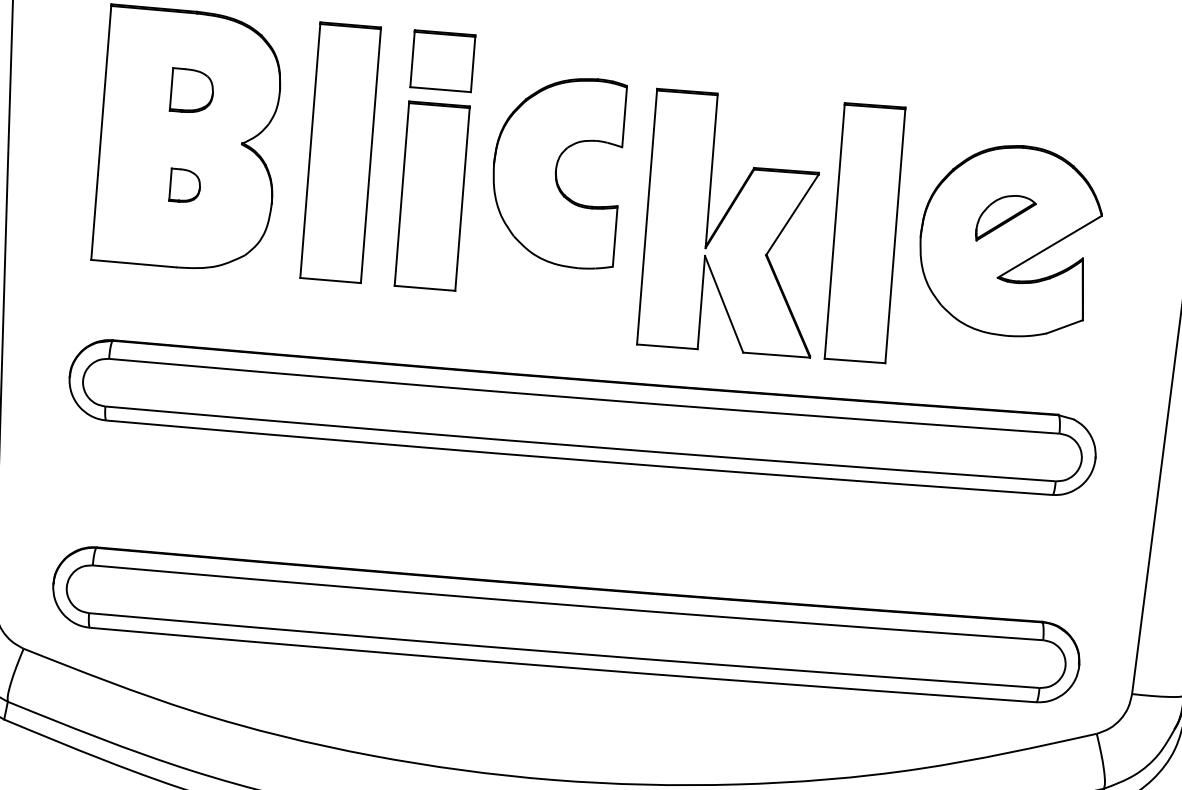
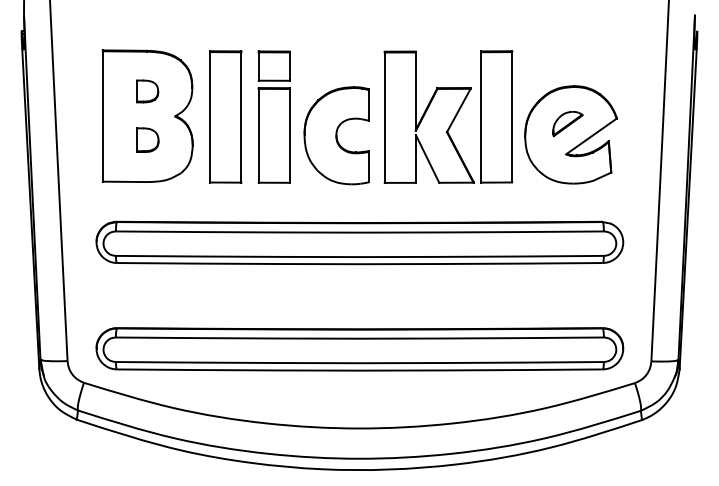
part: (556, 170) -> (336, 135), moved
part: (184, 184) -> (147, 139), size x1.43
part: (771, 224) -> (448, 116), moved

